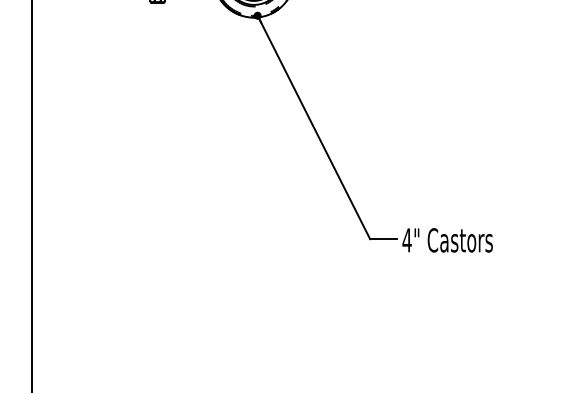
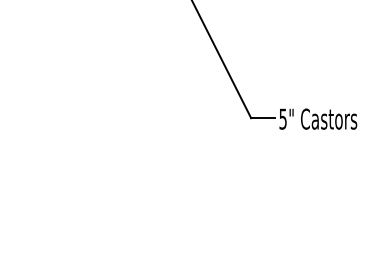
text: (406, 240) -> (282, 119), 4" -> 5"

